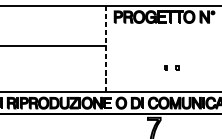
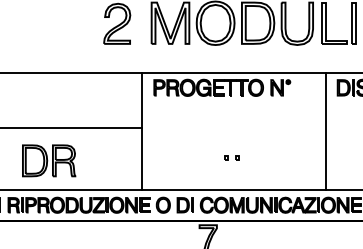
line: (106, 48) -> (142, 130), dashed -> solid
part: (171, 68) -> (231, 157), size x0.71
part: (37, 70) -> (49, 160), added

